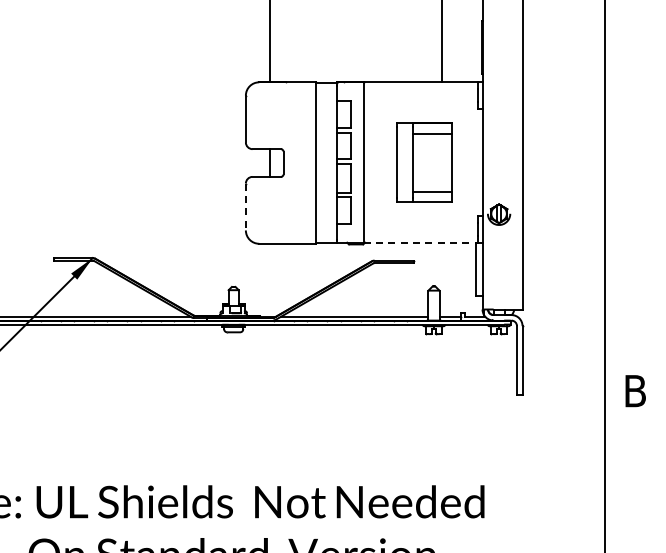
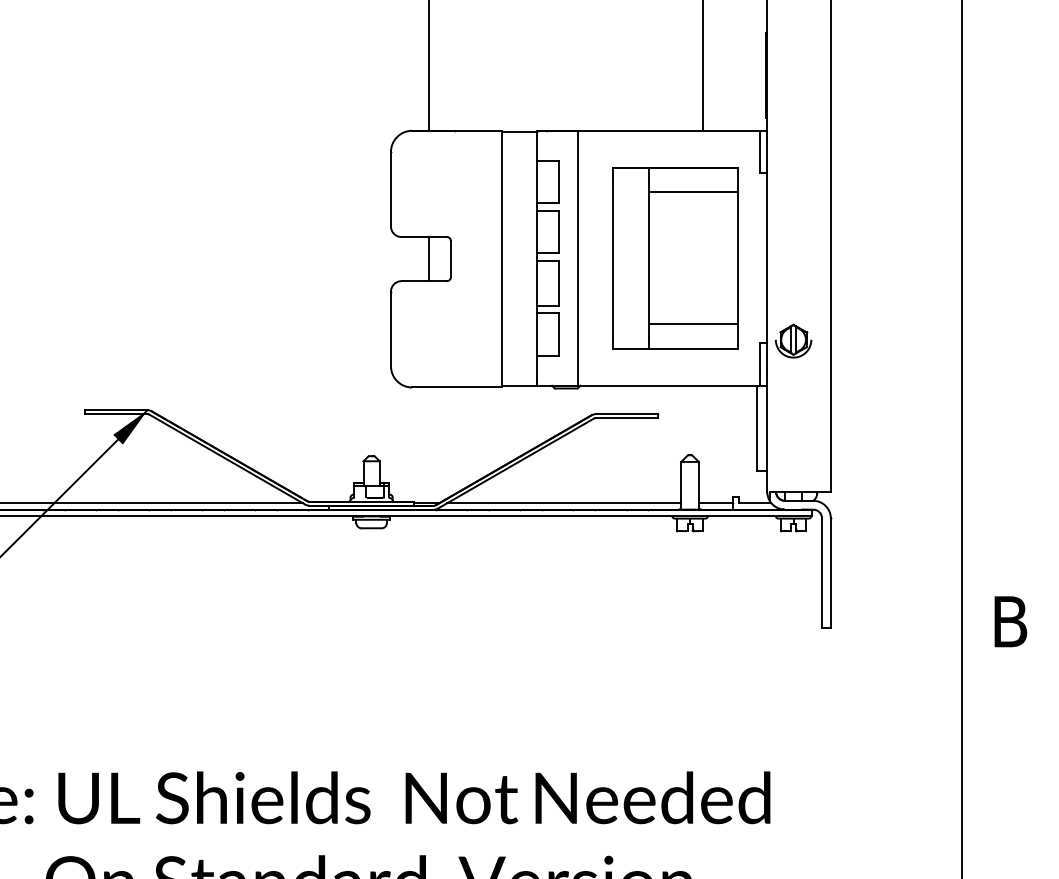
part: (424, 162) -> (674, 258), size x1.43
line: (245, 207) -> (390, 329), dashed -> solid
line: (421, 242) -> (670, 385), dashed -> solid

